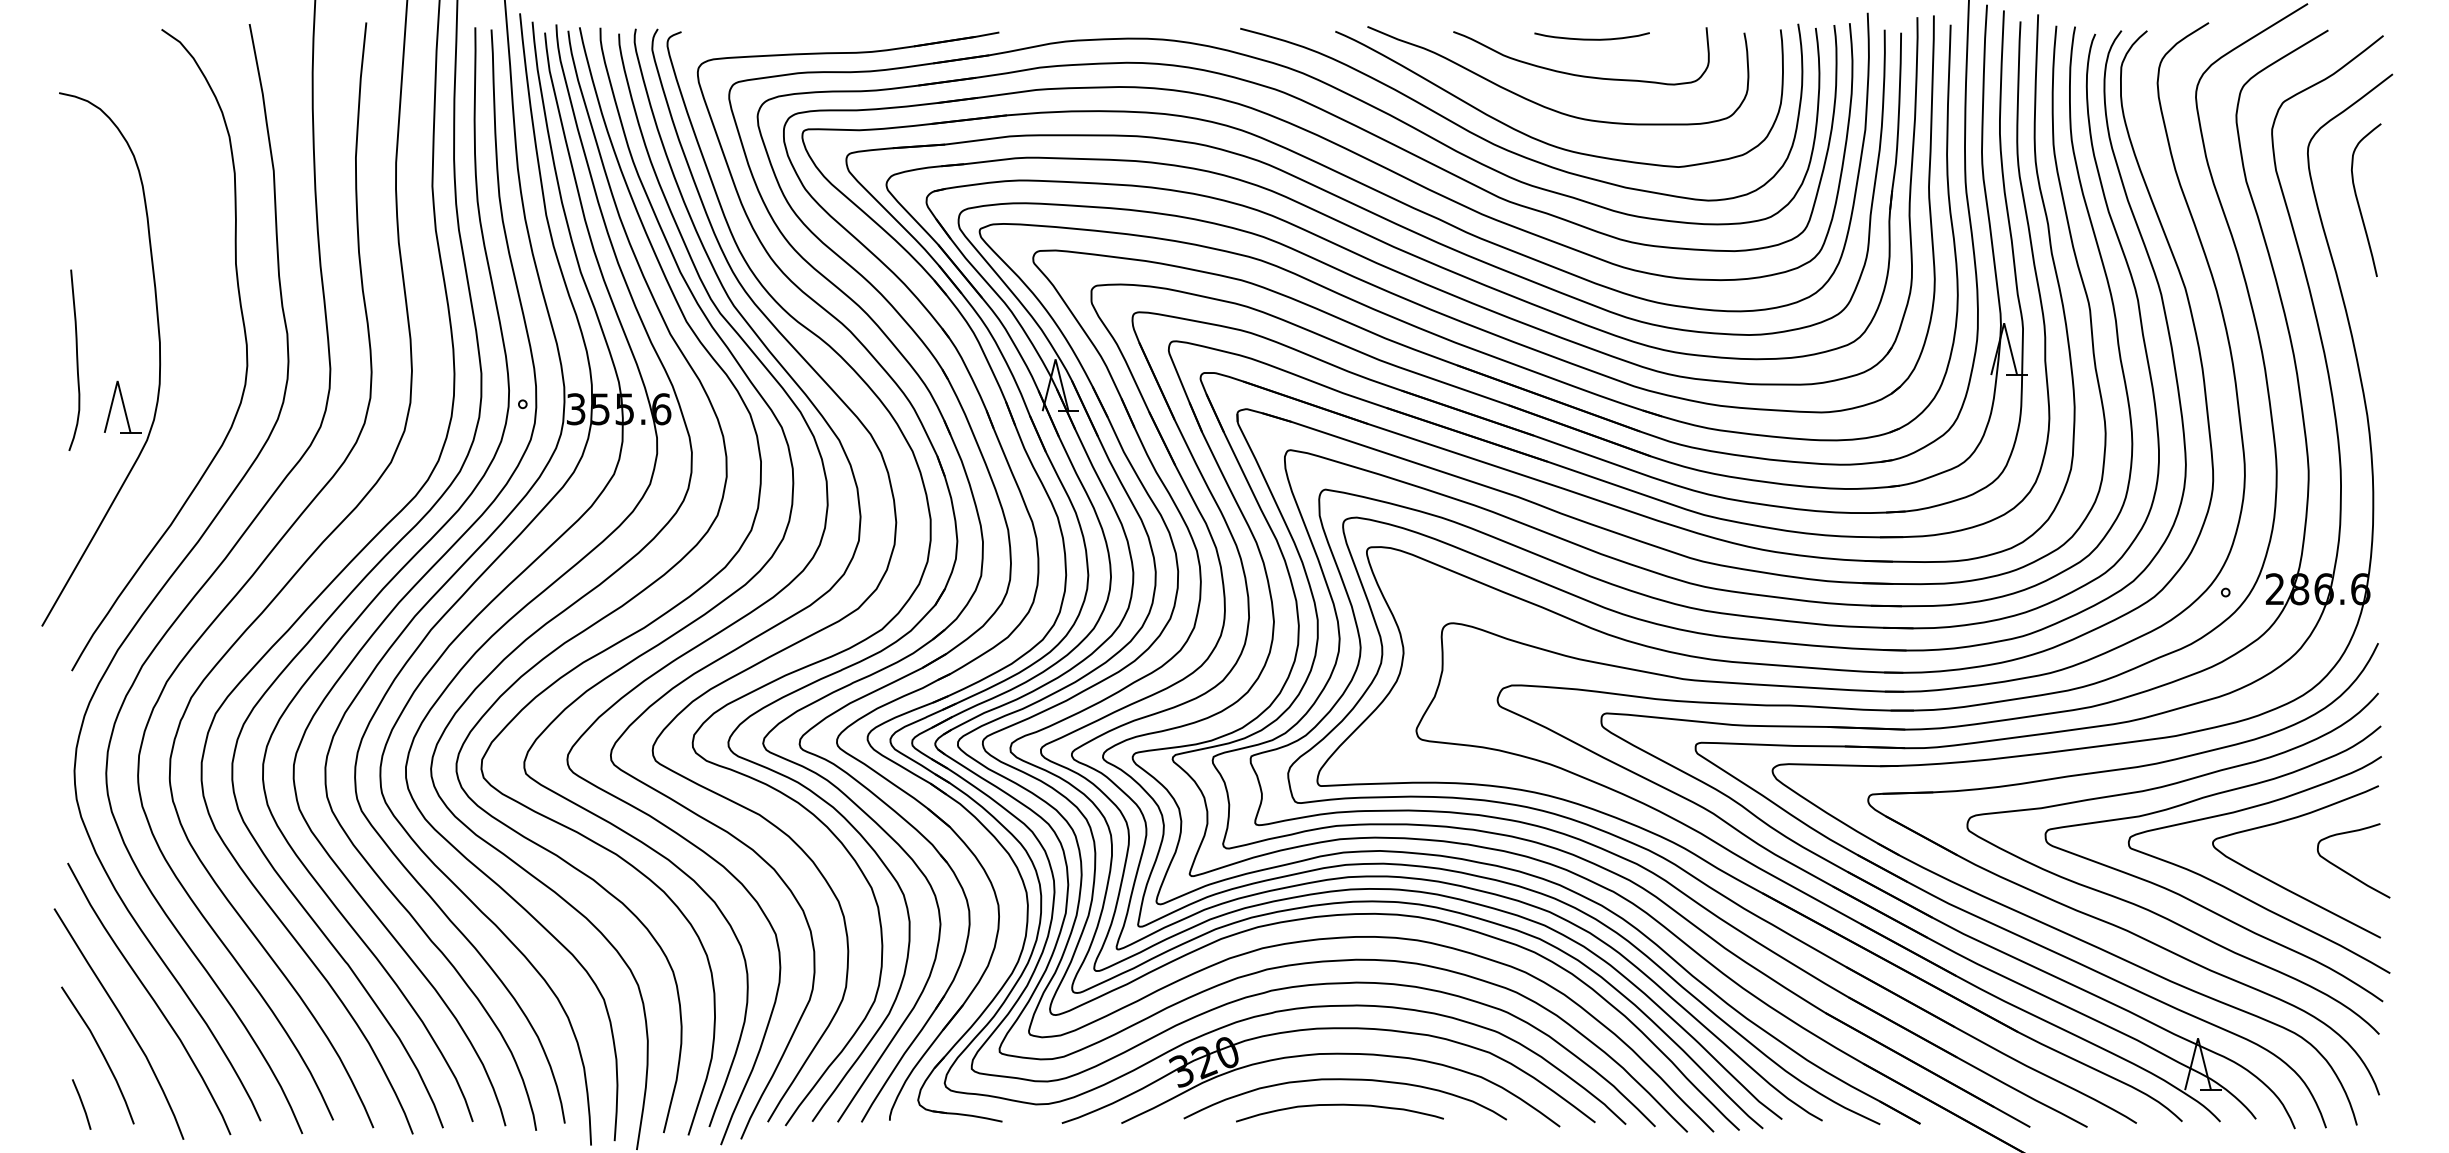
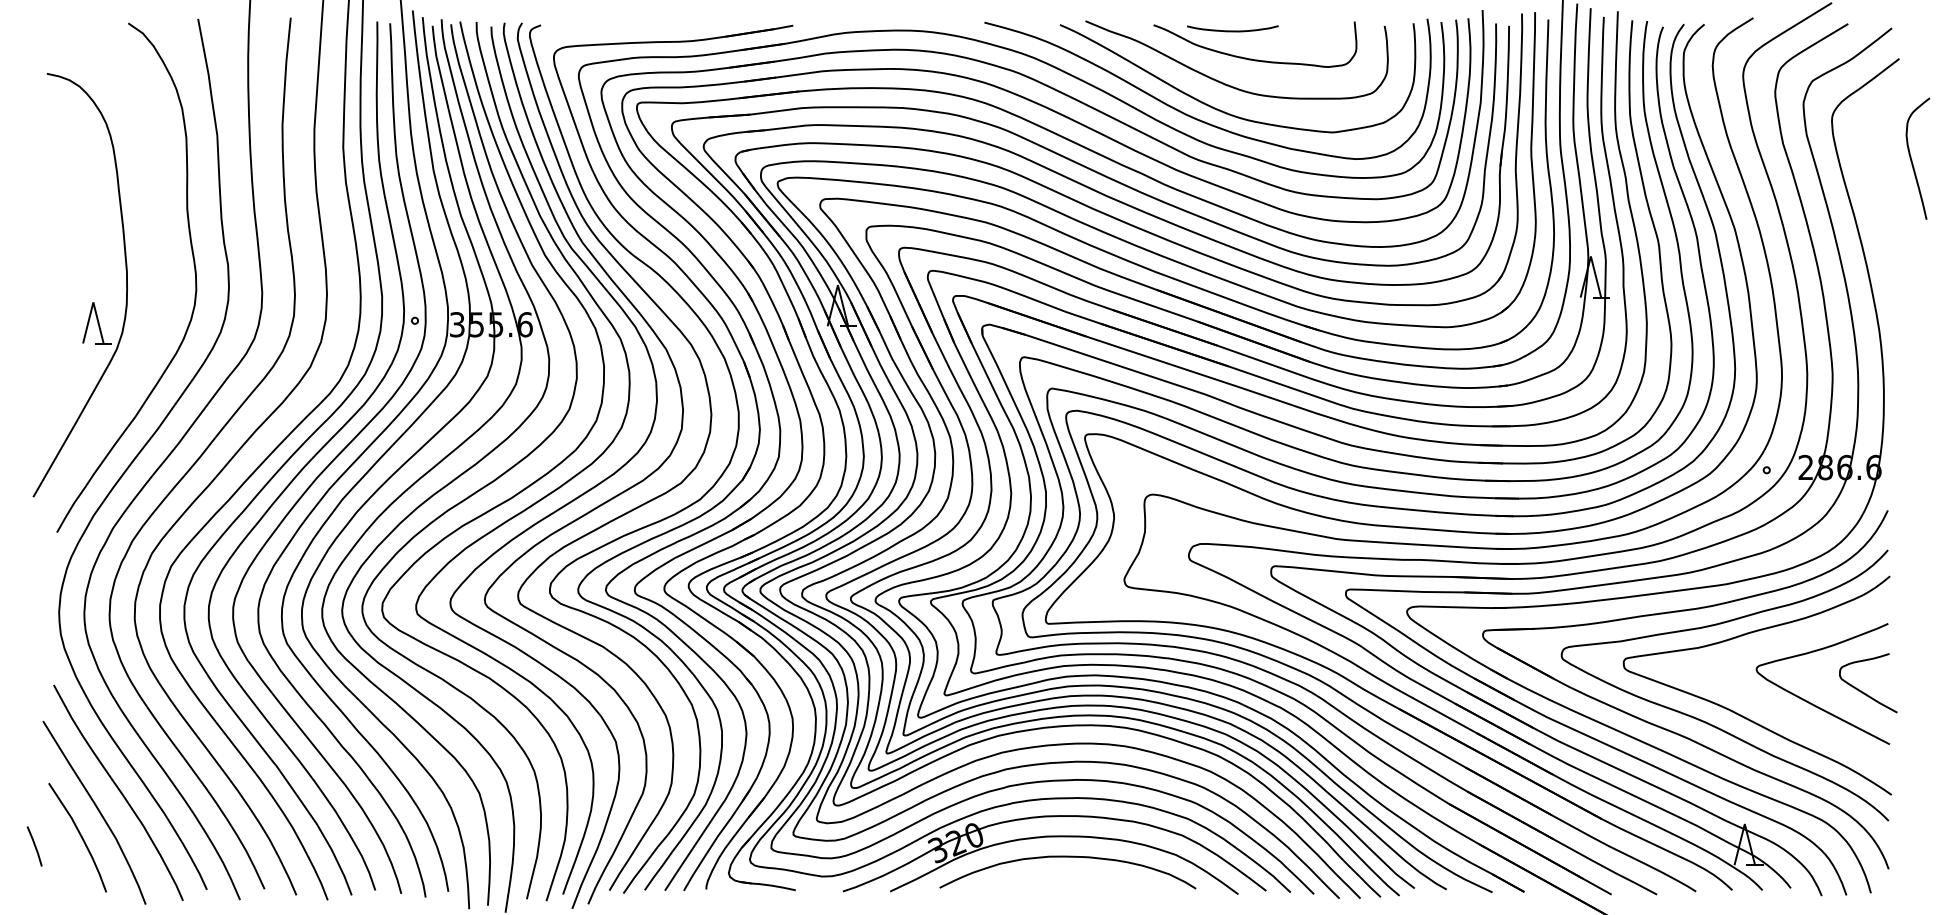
curve: (1591, 38) -> (1232, 30), moved
curve: (2358, 200) -> (1911, 159), moved
curve: (76, 359) -> (60, 285), removed
curve: (2241, 894) -> (1779, 709), removed
line: (81, 1104) -> (34, 846), moved
curve: (1339, 1105) -> (1063, 877), removed

